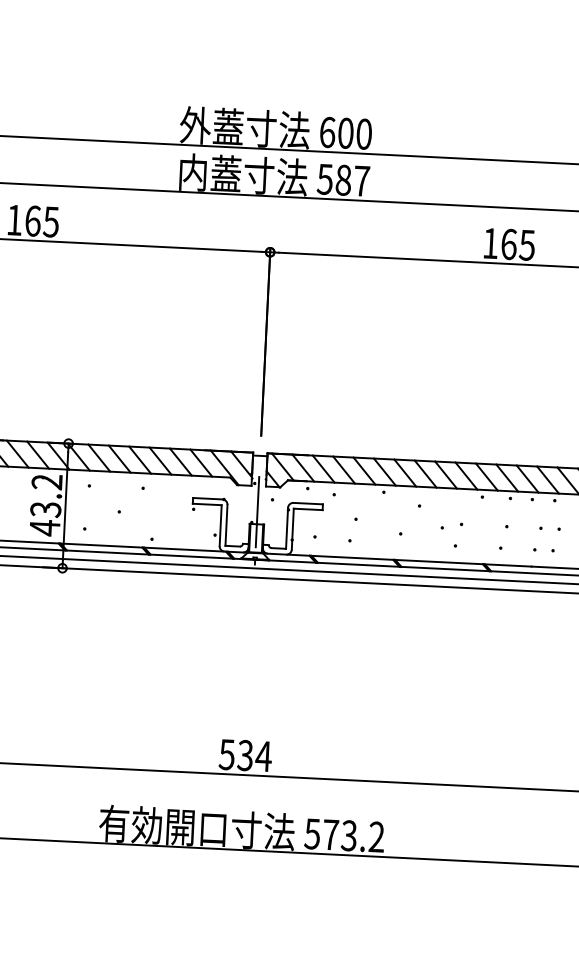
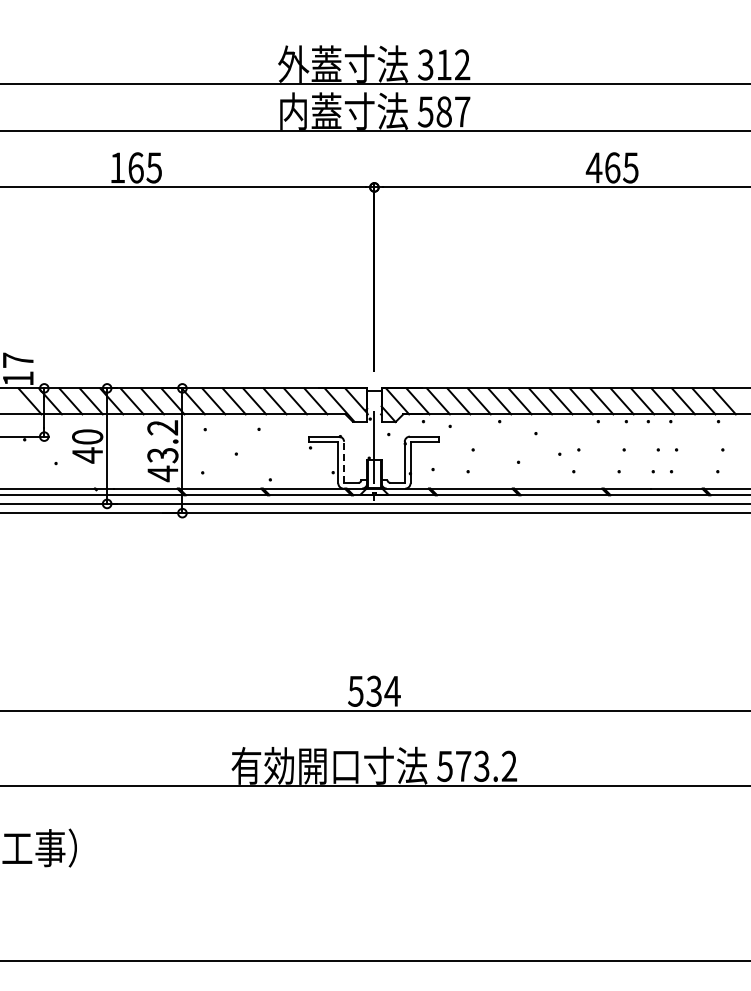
text: (346, 132) -> (444, 64), 600 -> 312
text: (489, 243) -> (593, 167), 165 -> 465
line: (226, 525) -> (344, 462), solid -> dashed

